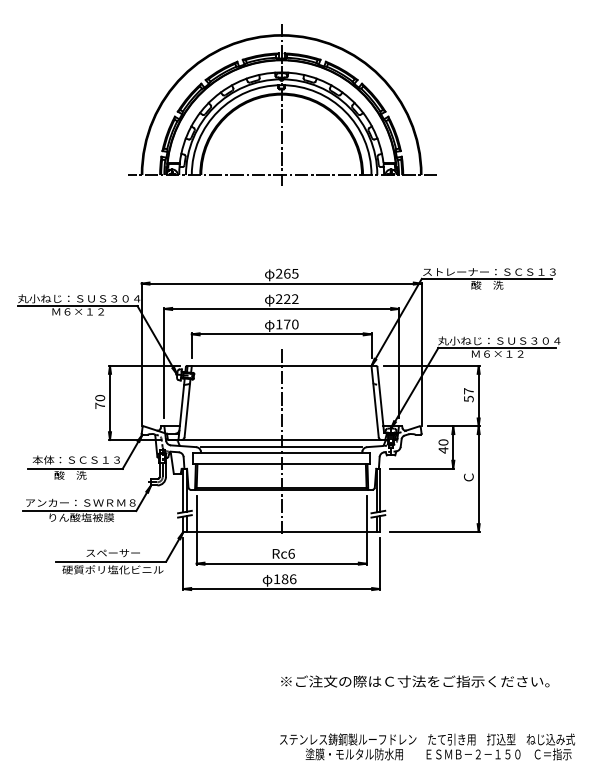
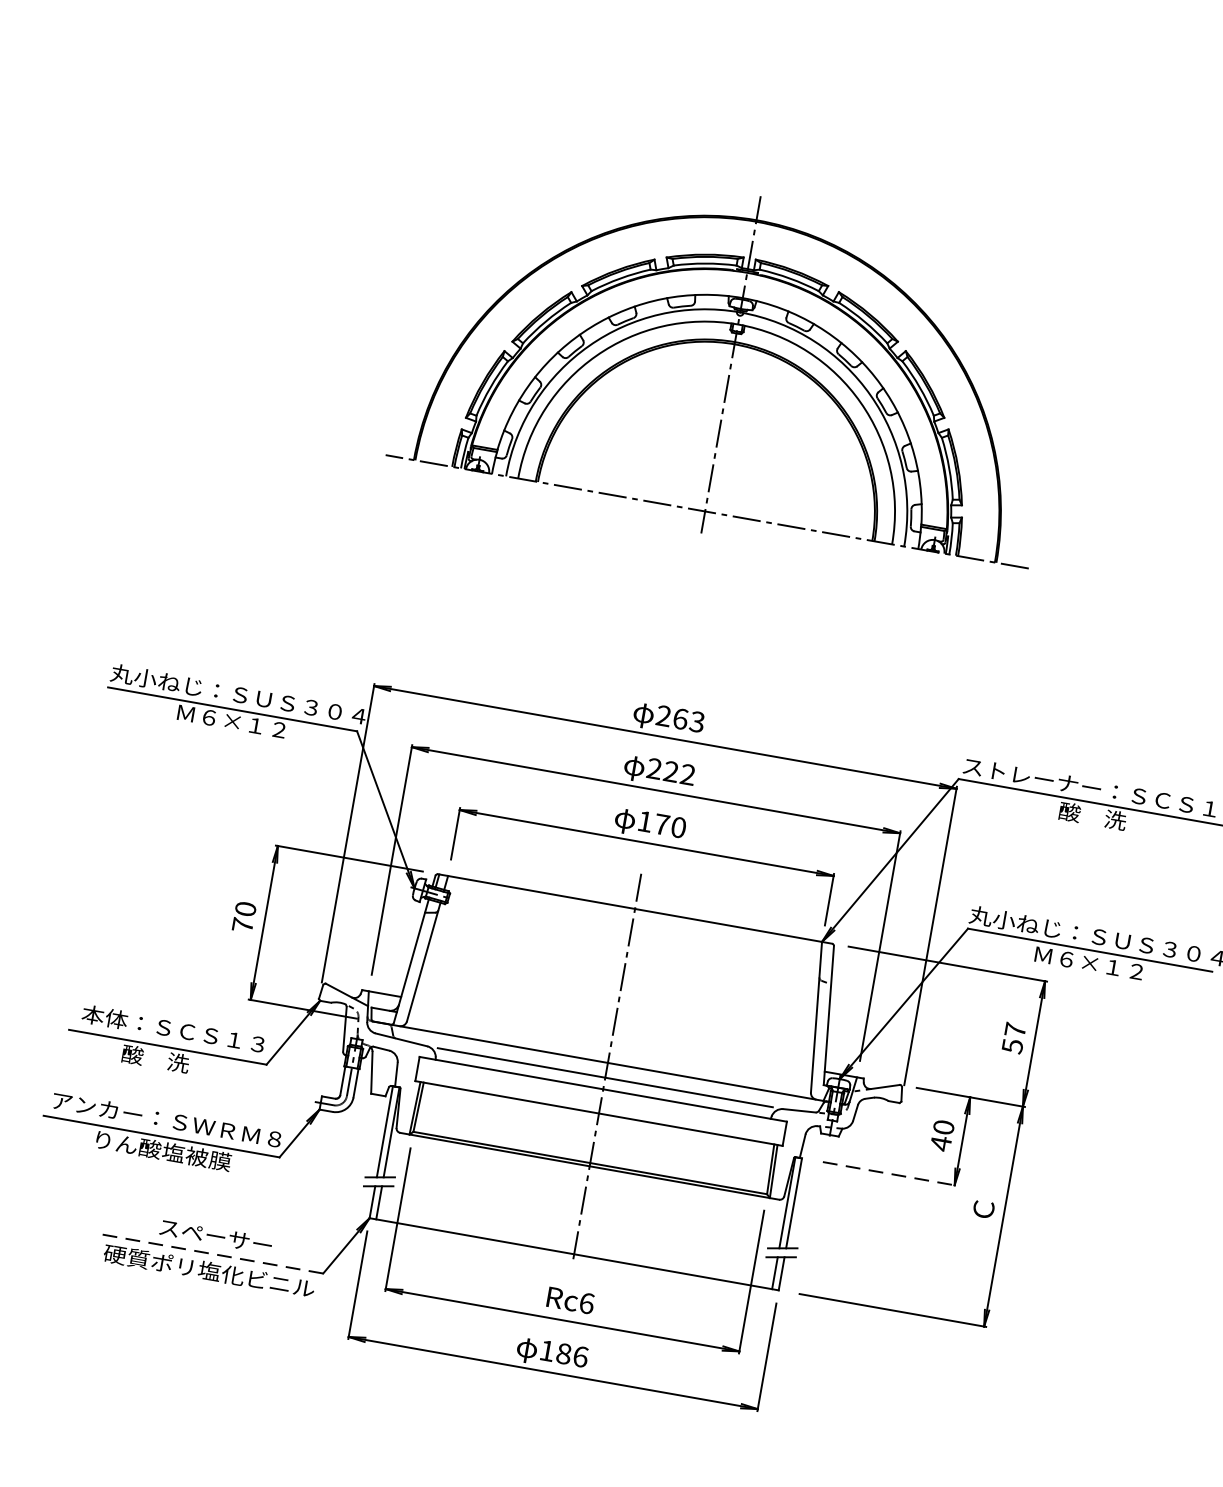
text: (295, 272) -> (698, 719), 265 -> 263
line: (422, 468) -> (890, 1173), solid -> dashed
line: (111, 561) -> (209, 1253), solid -> dashed

